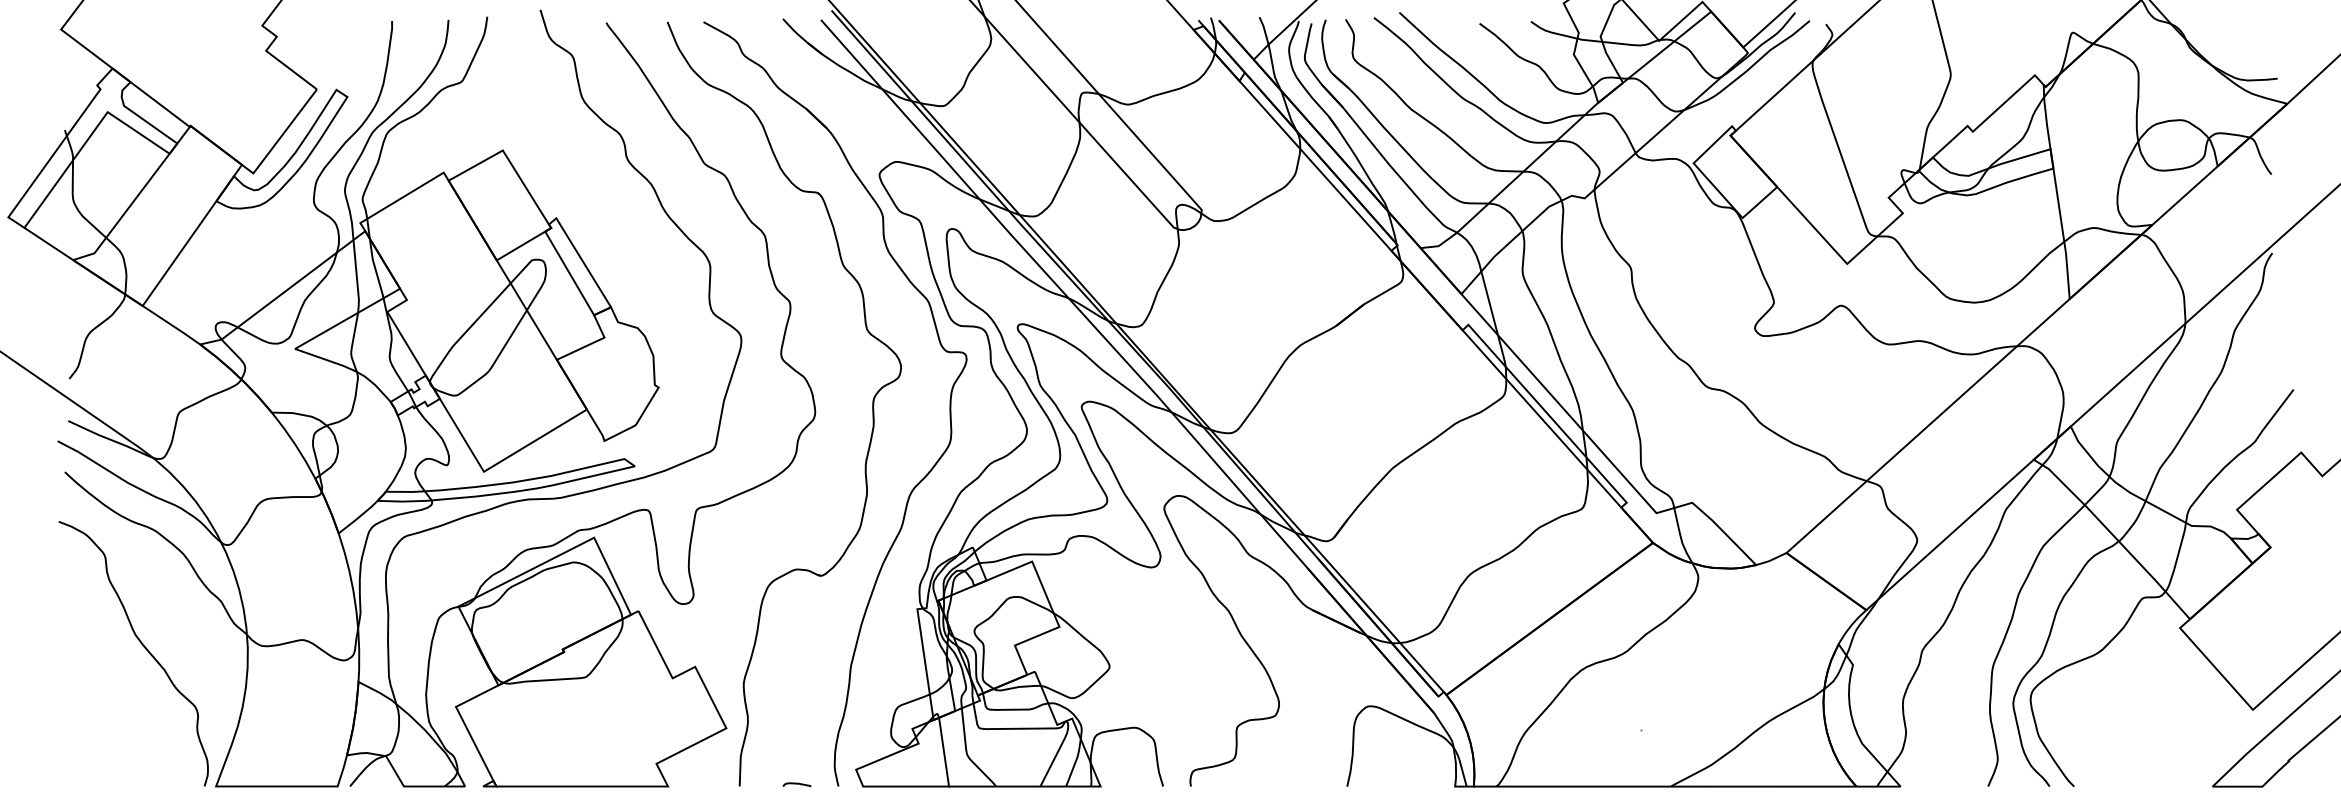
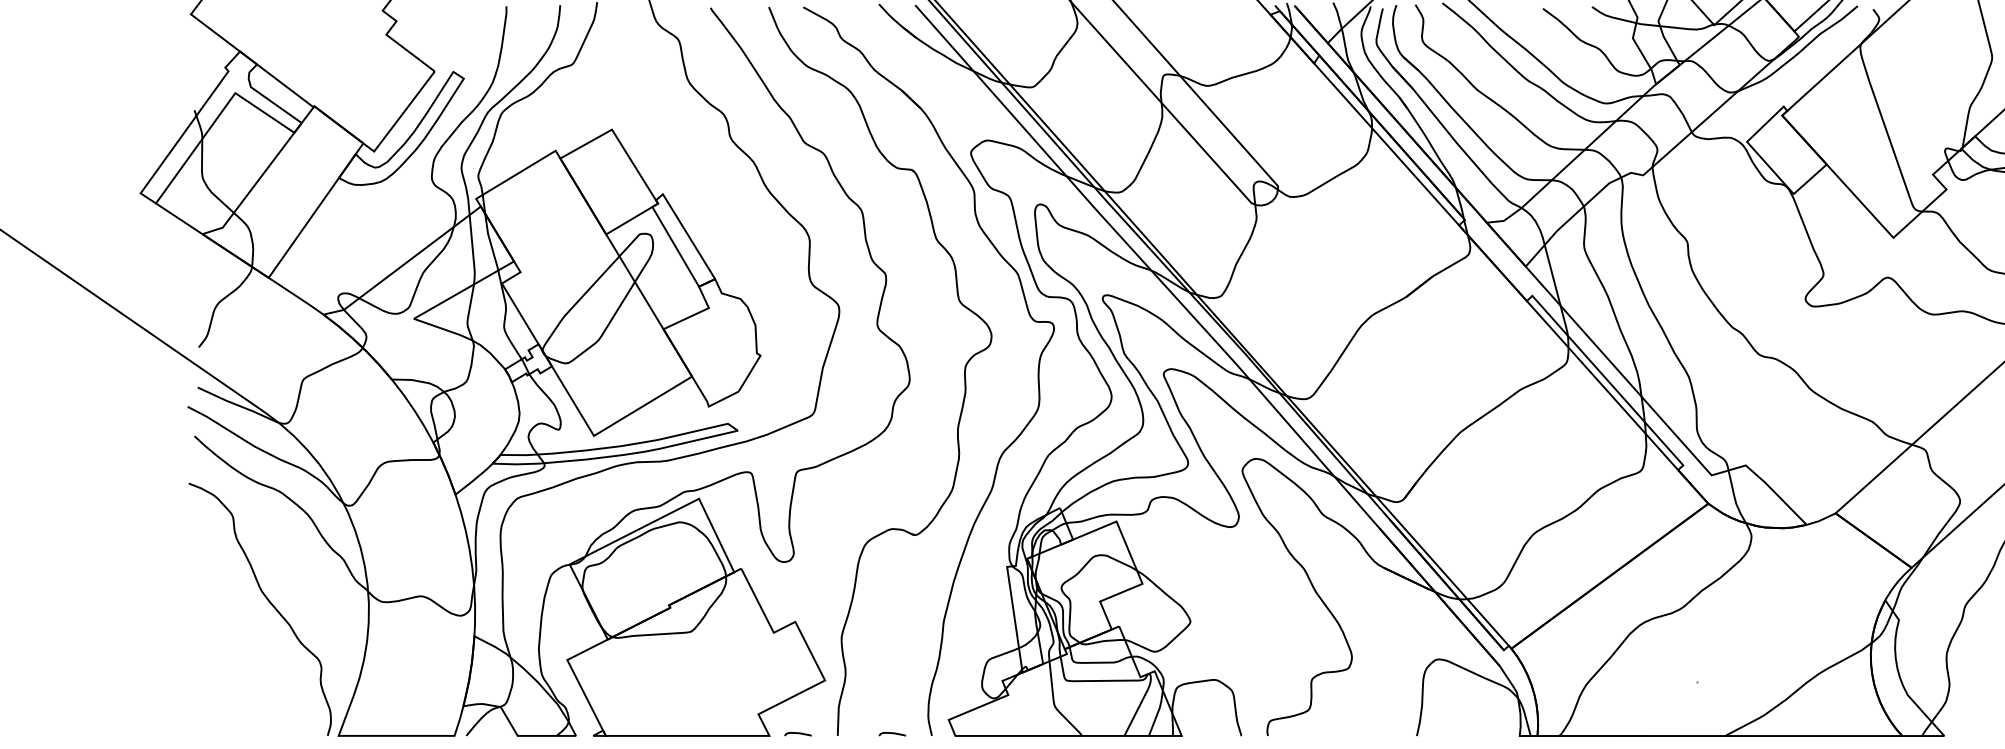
line: (944, 751) -> (1032, 702), removed
curve: (697, 784) -> (797, 734), added

